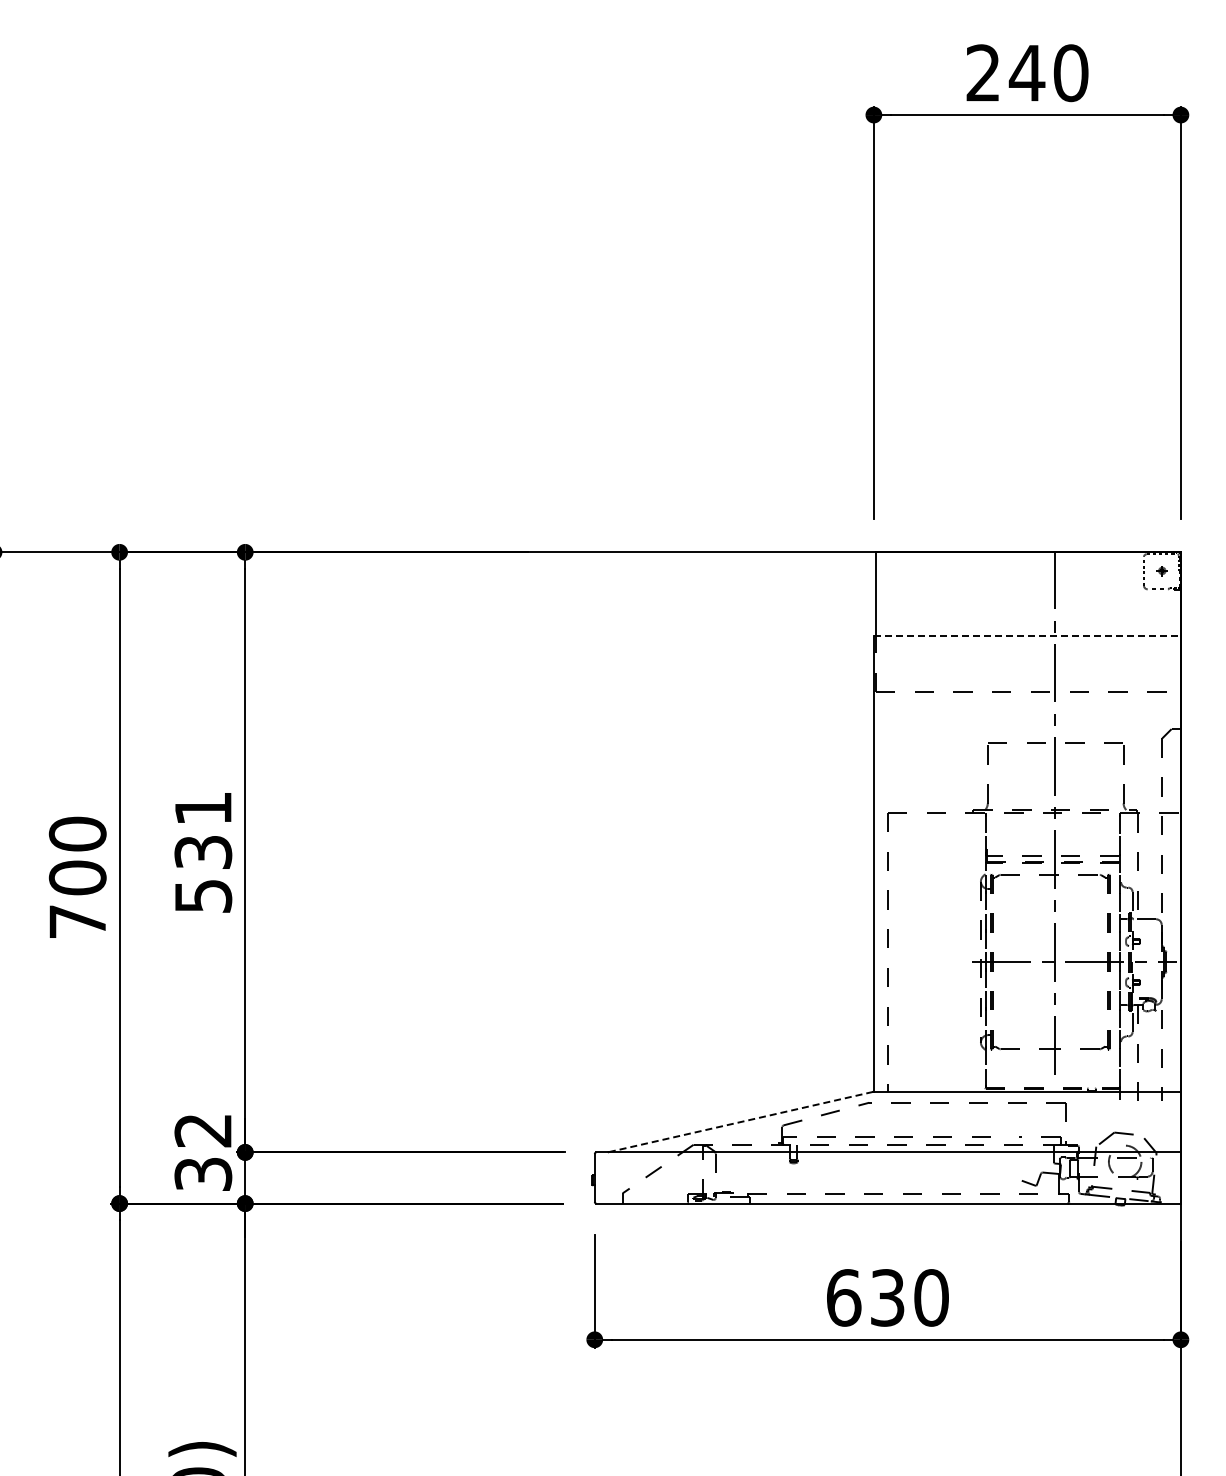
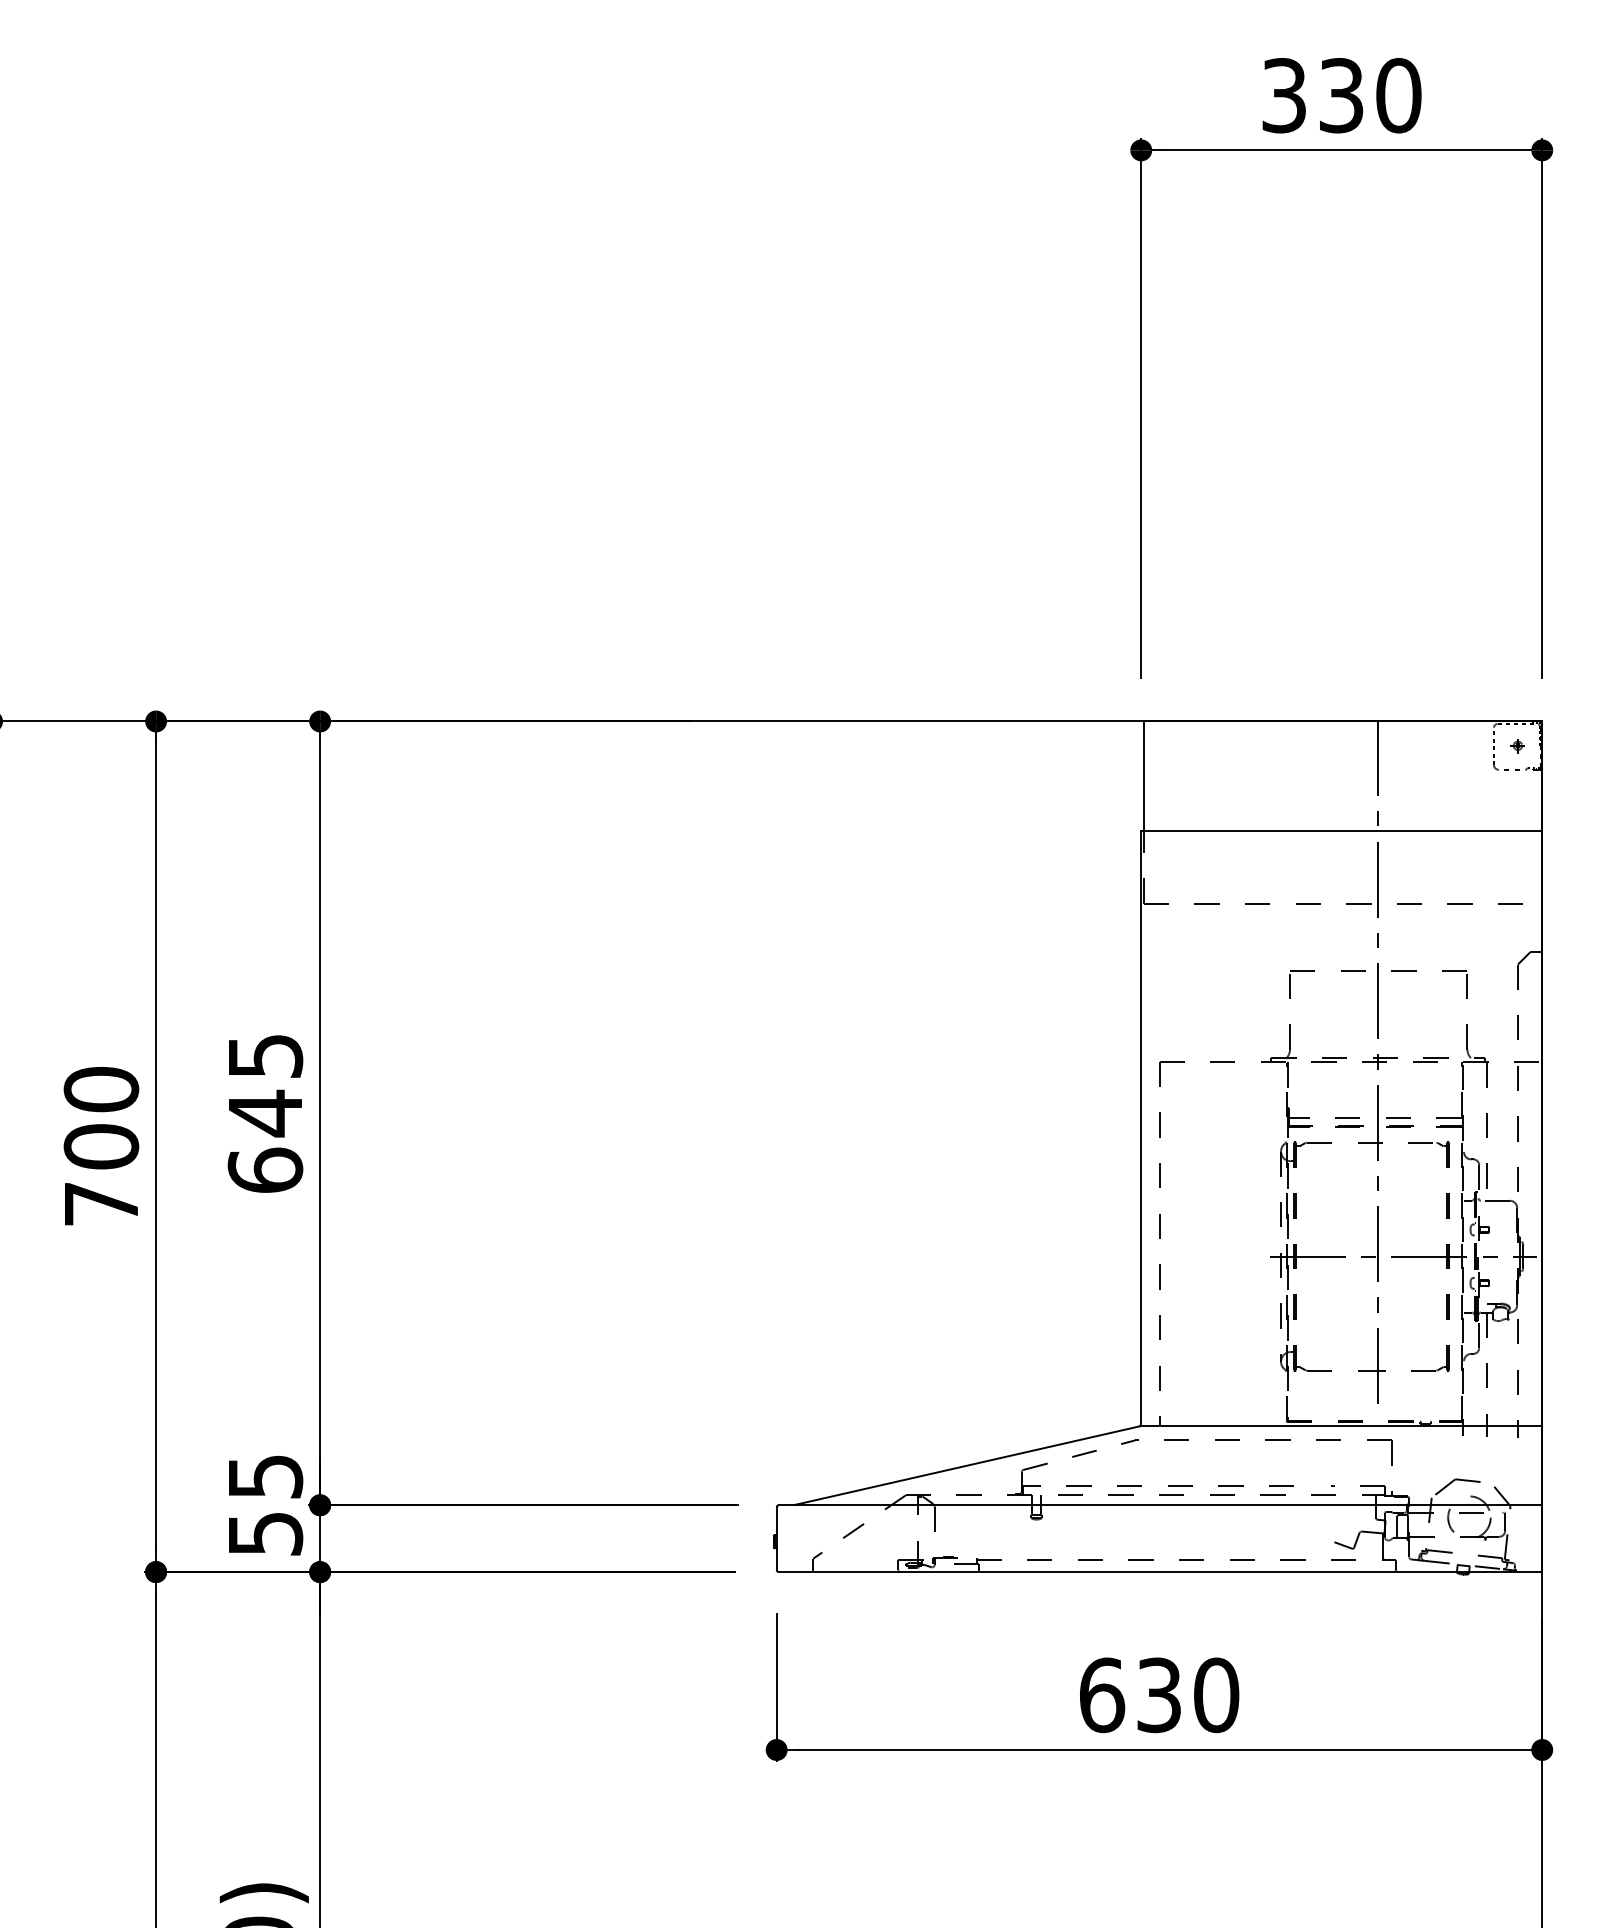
text: (1005, 73) -> (1313, 96), 240 -> 330
line: (1027, 636) -> (1341, 831), dashed -> solid
text: (203, 852) -> (265, 1113), 531 -> 645
line: (741, 1121) -> (968, 1464), dashed -> solid
text: (203, 1152) -> (265, 1505), 32 -> 55

